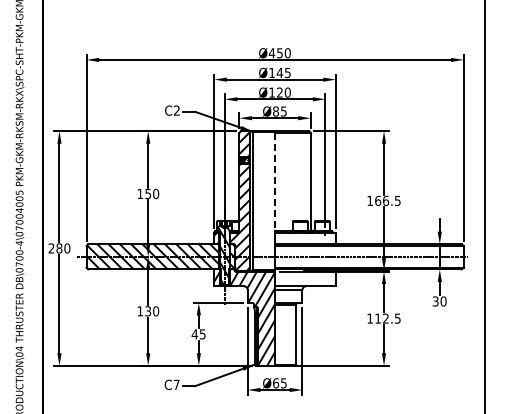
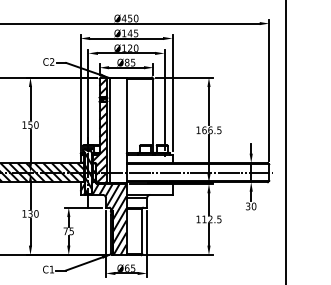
line: (275, 182) -> (126, 116), dashed -> solid
text: (194, 334) -> (65, 231), 45 -> 75
text: (176, 384) -> (51, 269), C7 -> C1

